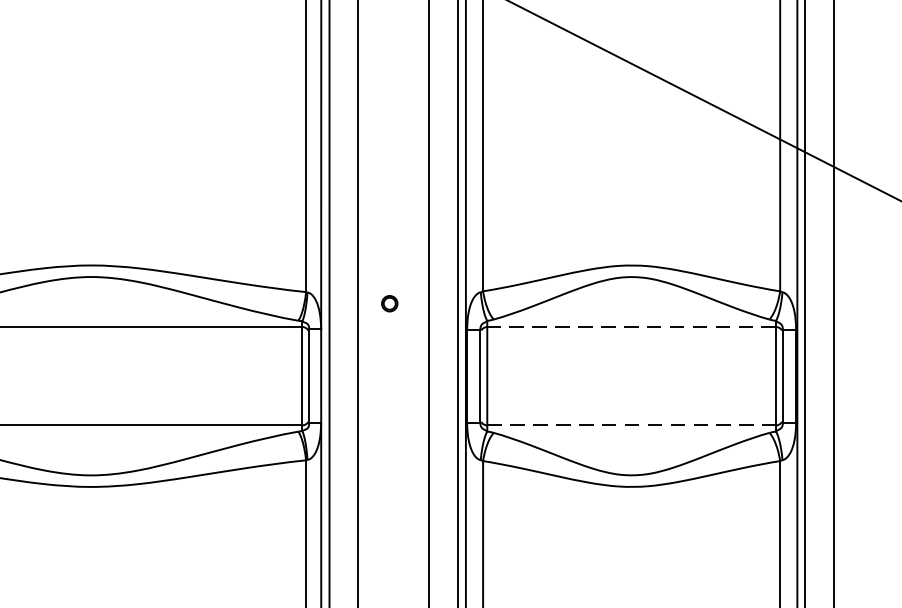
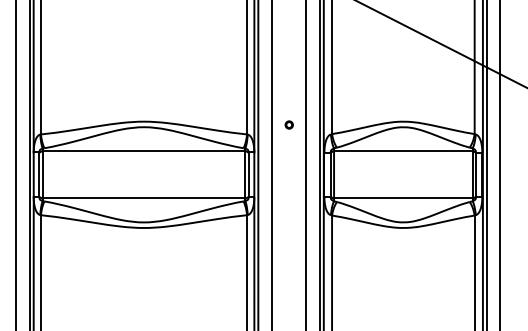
part: (388, 302) -> (288, 124), moved
line: (629, 327) -> (402, 151), dashed -> solid
line: (631, 425) -> (403, 198), dashed -> solid

